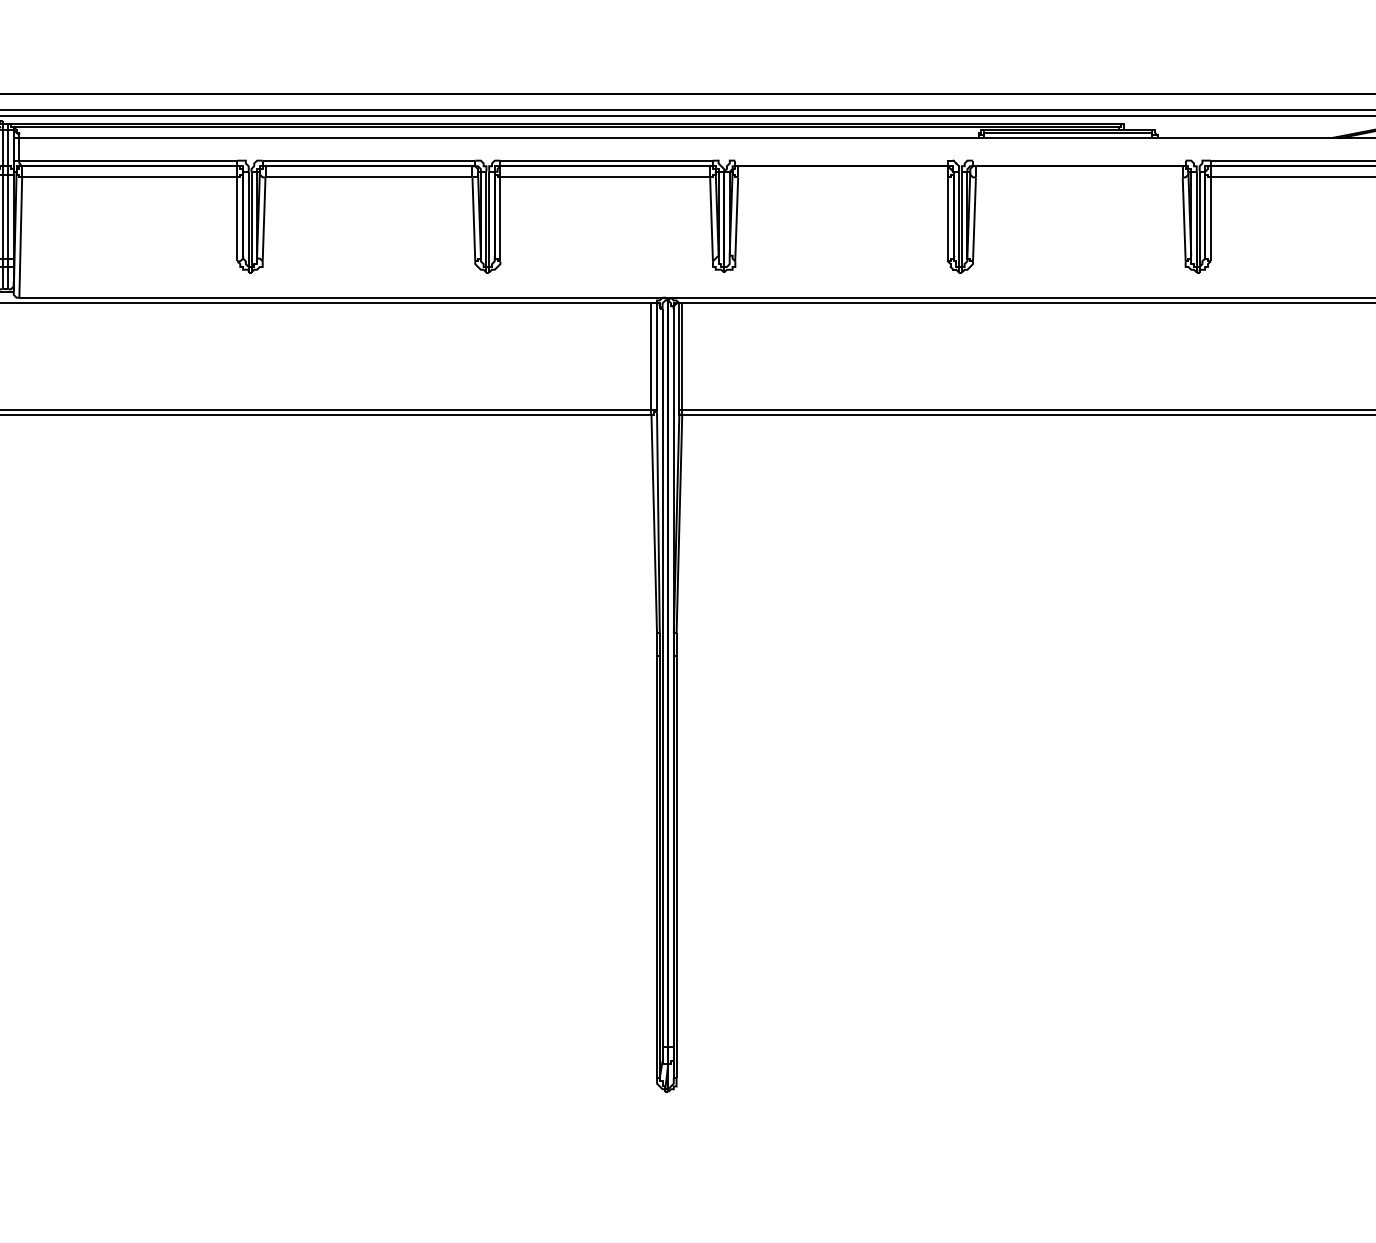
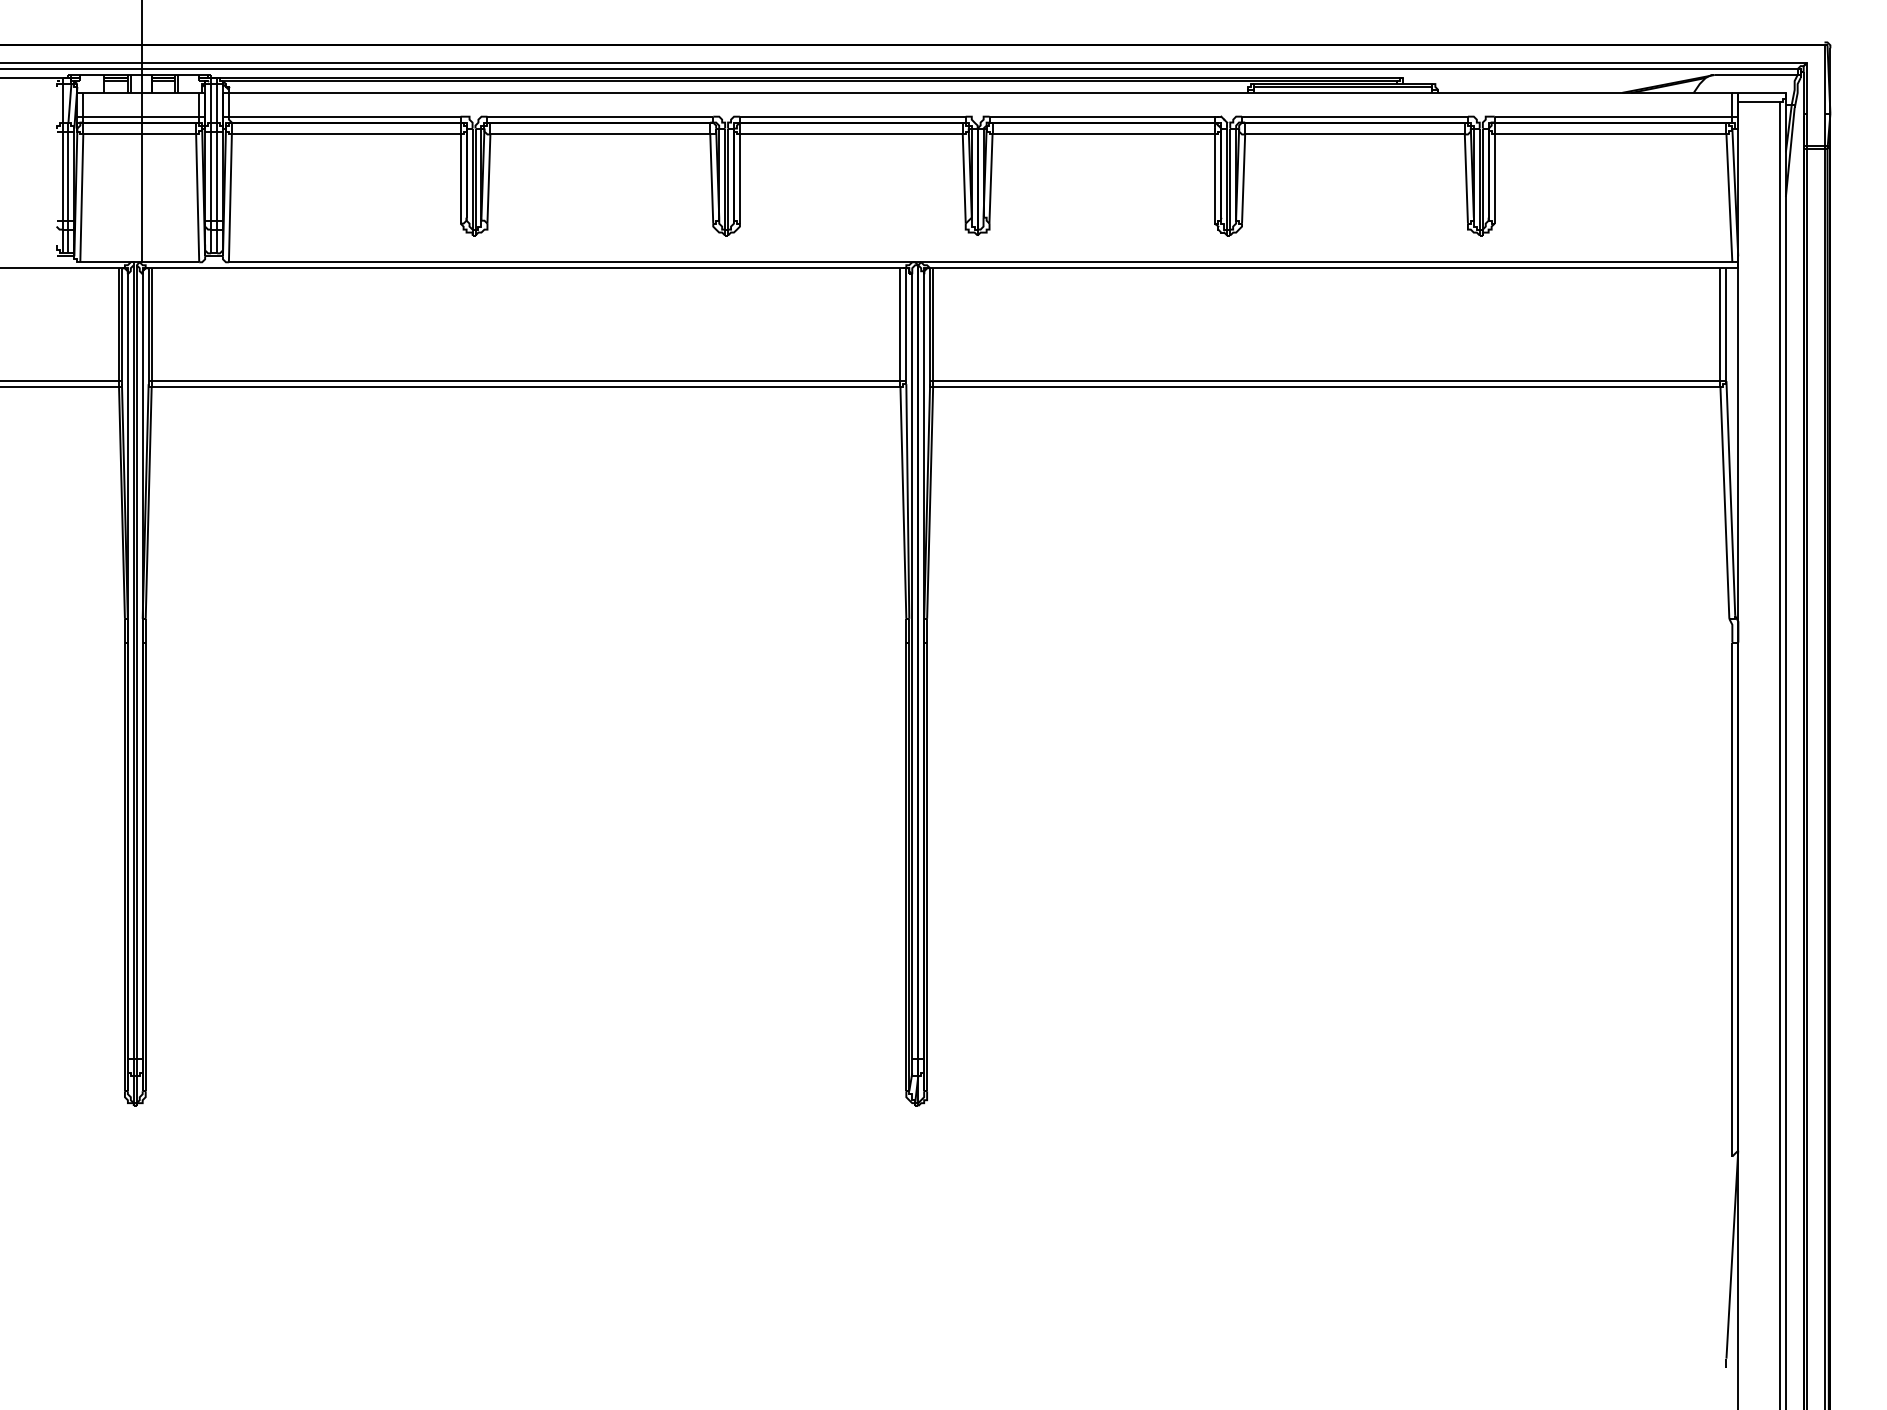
line: (841, 160) -> (1102, 116), added
line: (1078, 160) -> (1354, 116), added
line: (842, 177) -> (1103, 134), added
line: (1078, 177) -> (1354, 134), added

